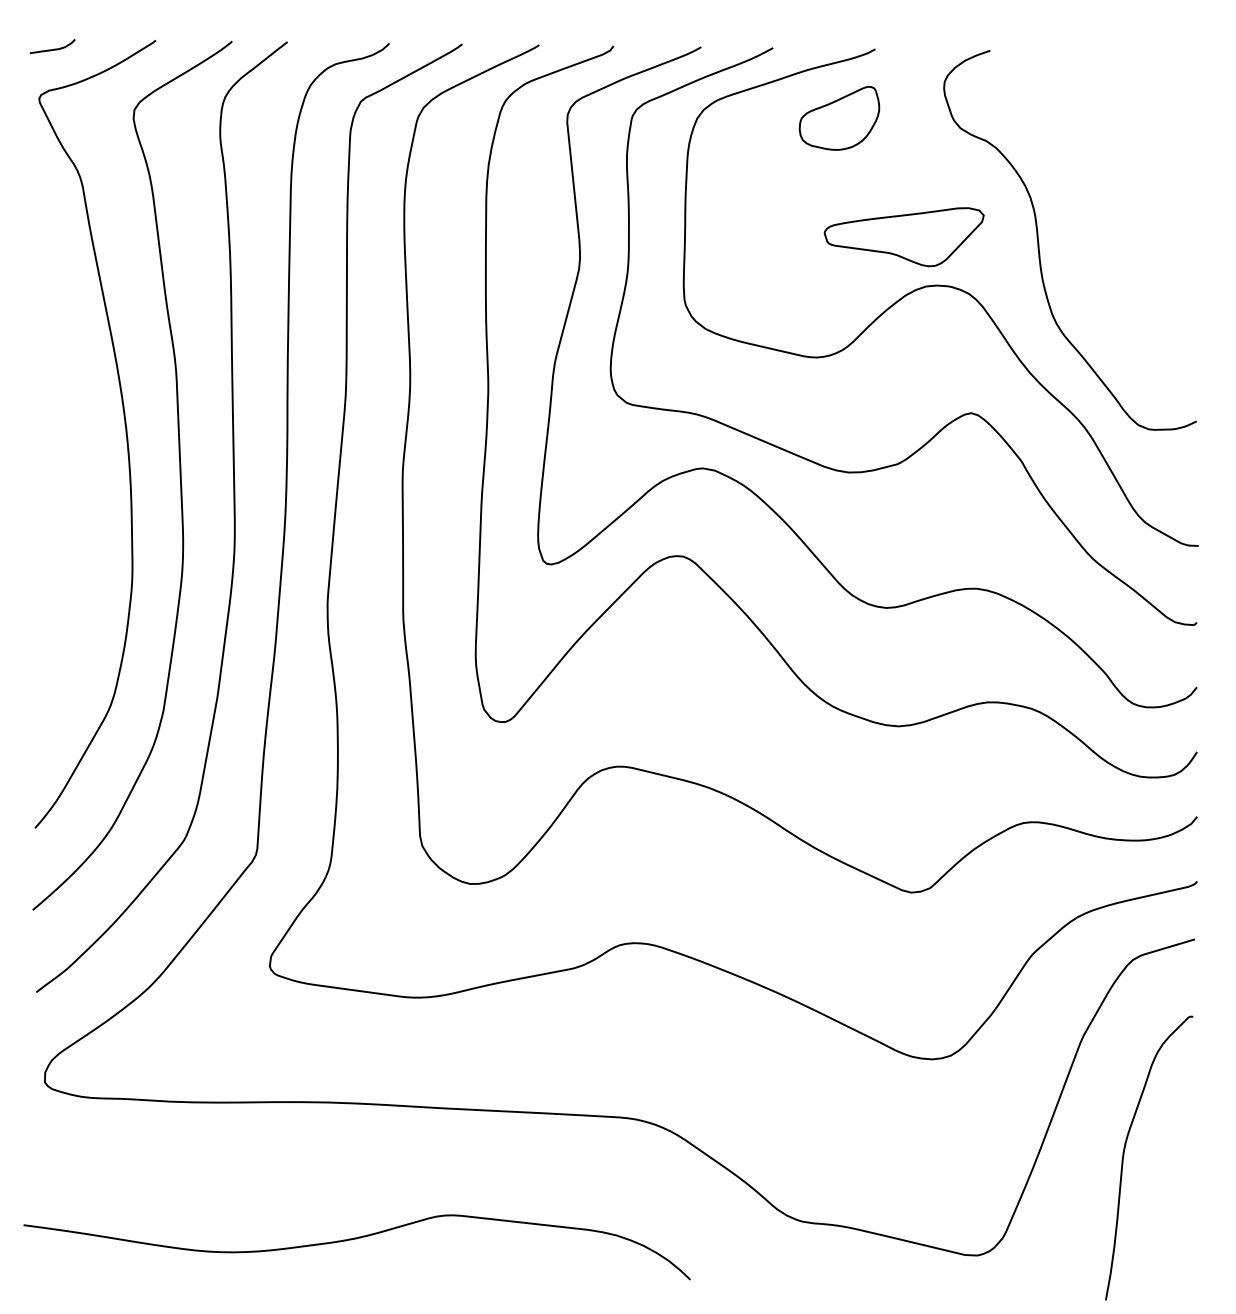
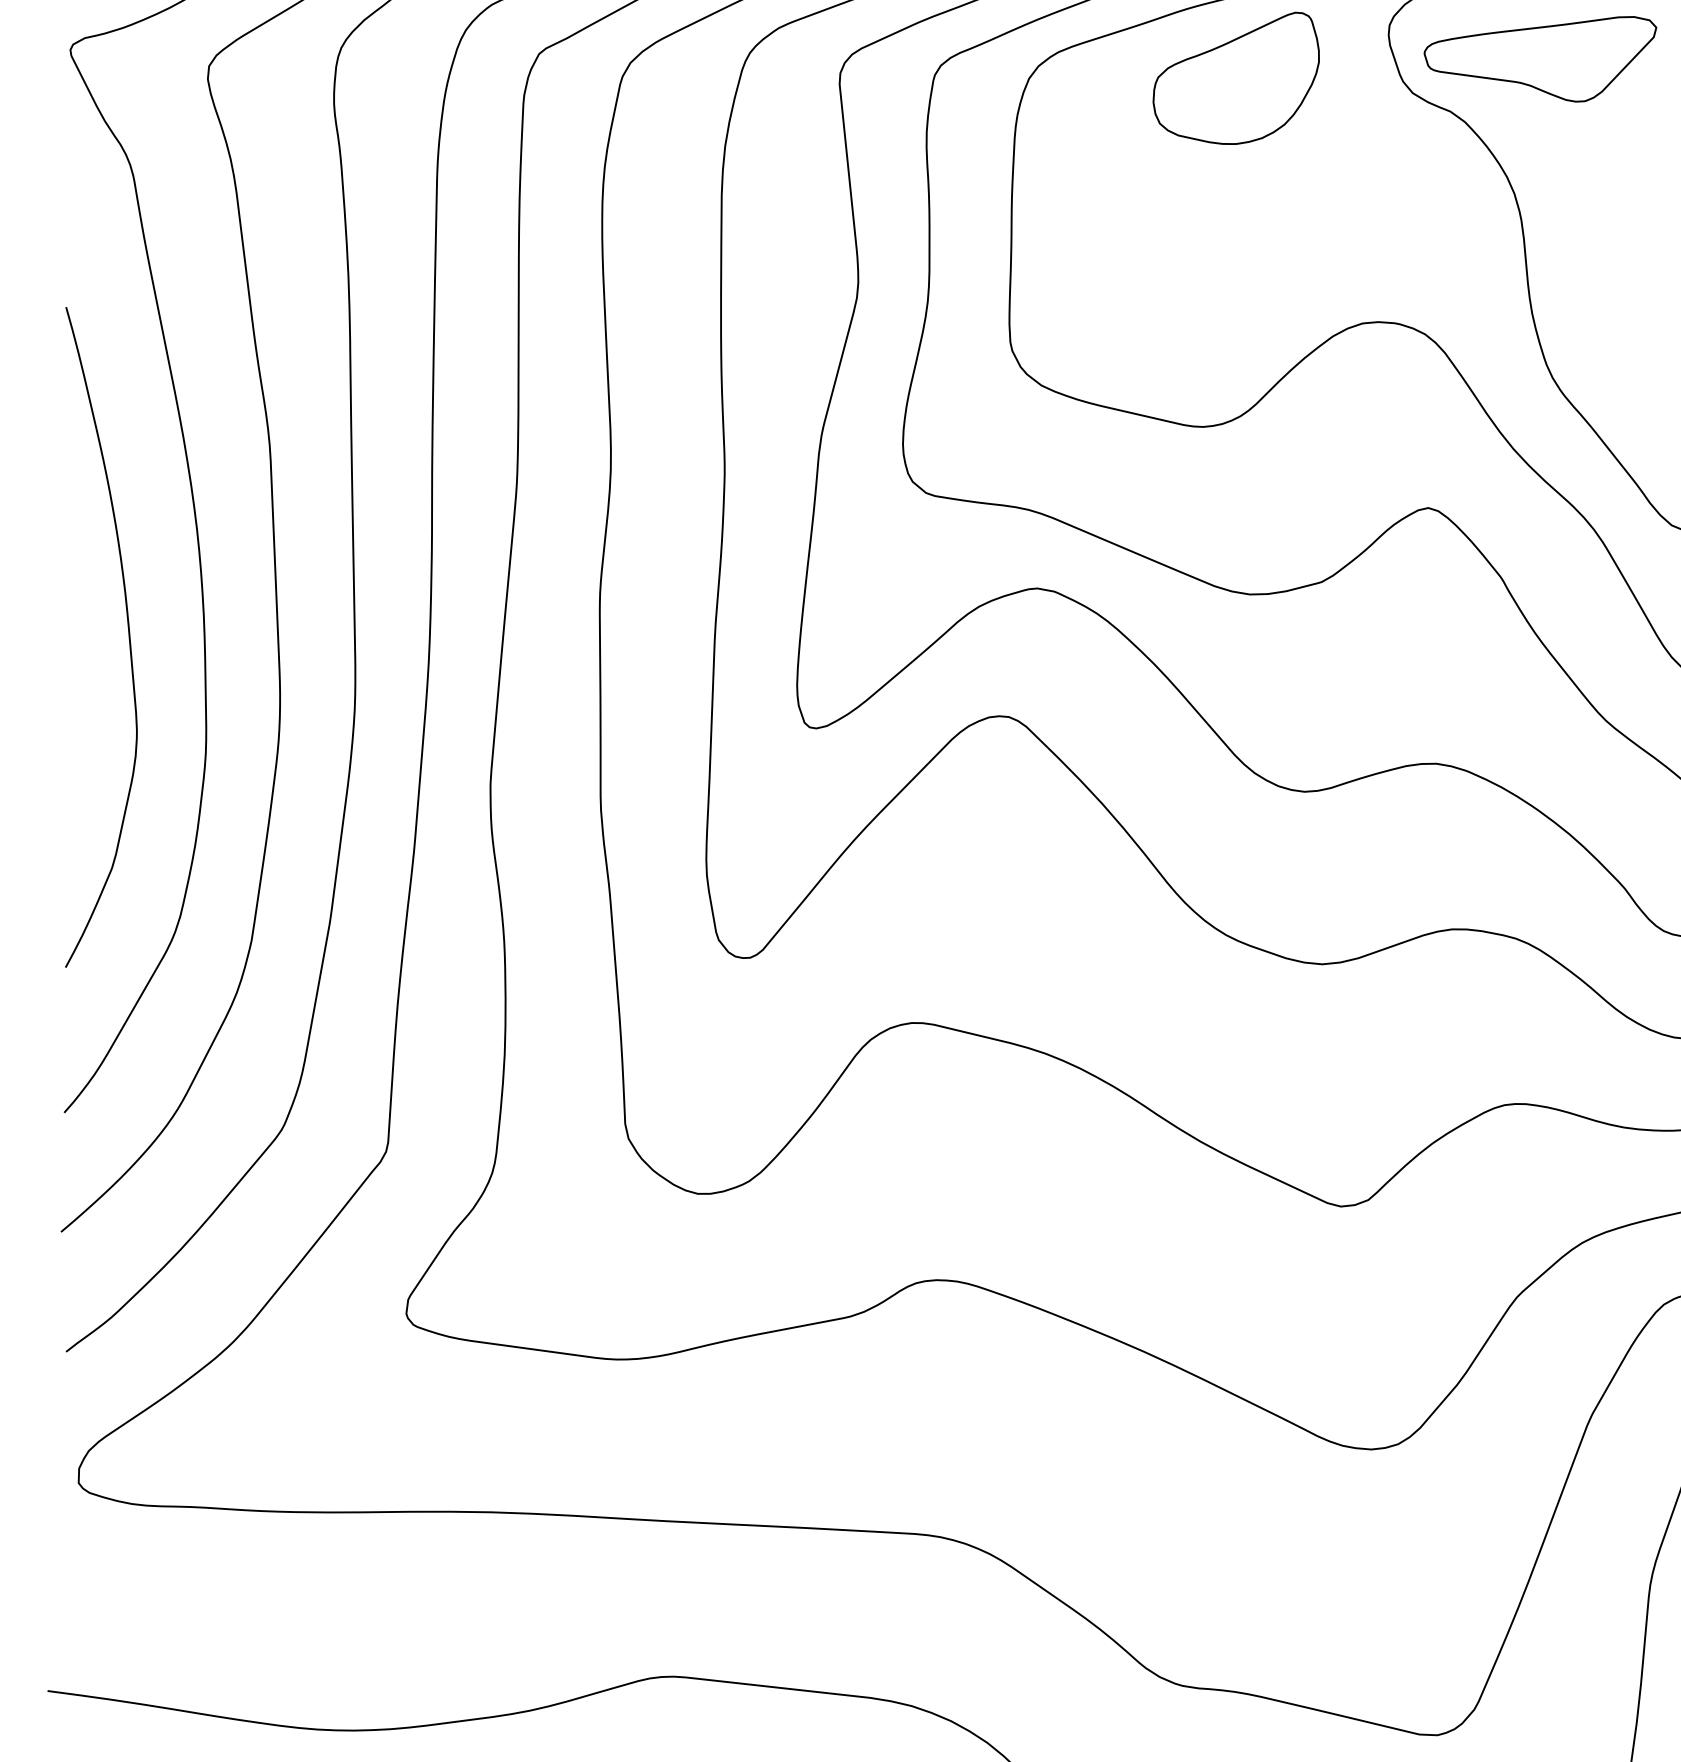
part: (839, 118) -> (1236, 78), size x1.43
part: (903, 237) -> (1539, 59), moved
curve: (78, 500) -> (127, 635), added

